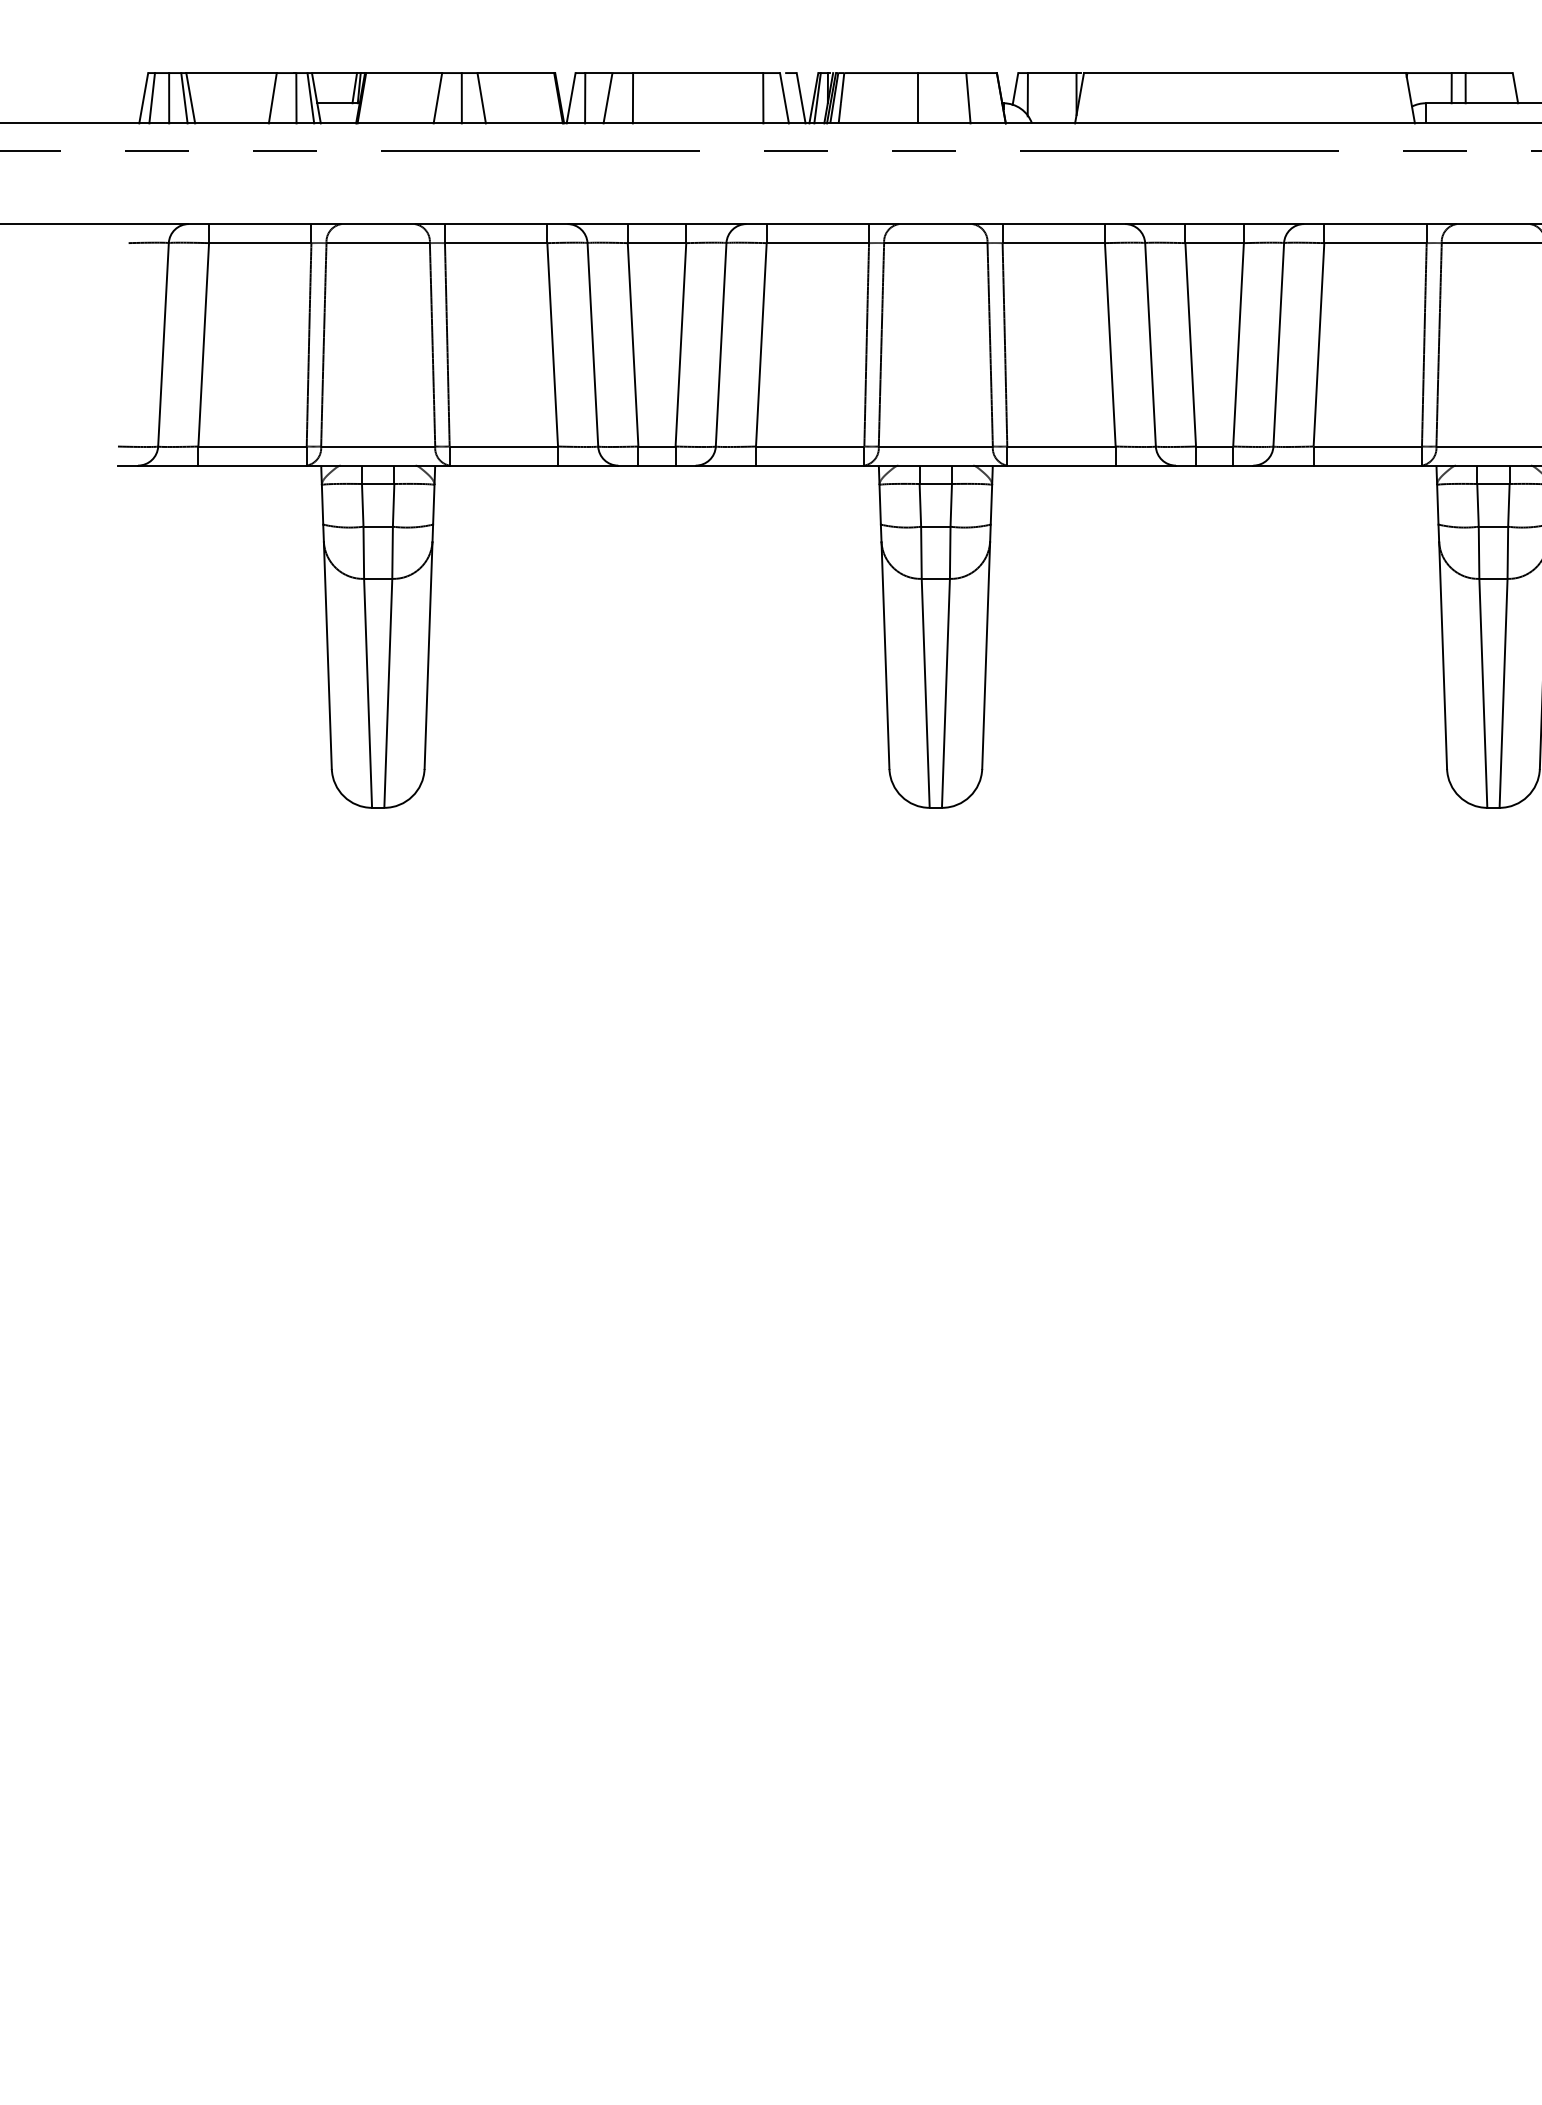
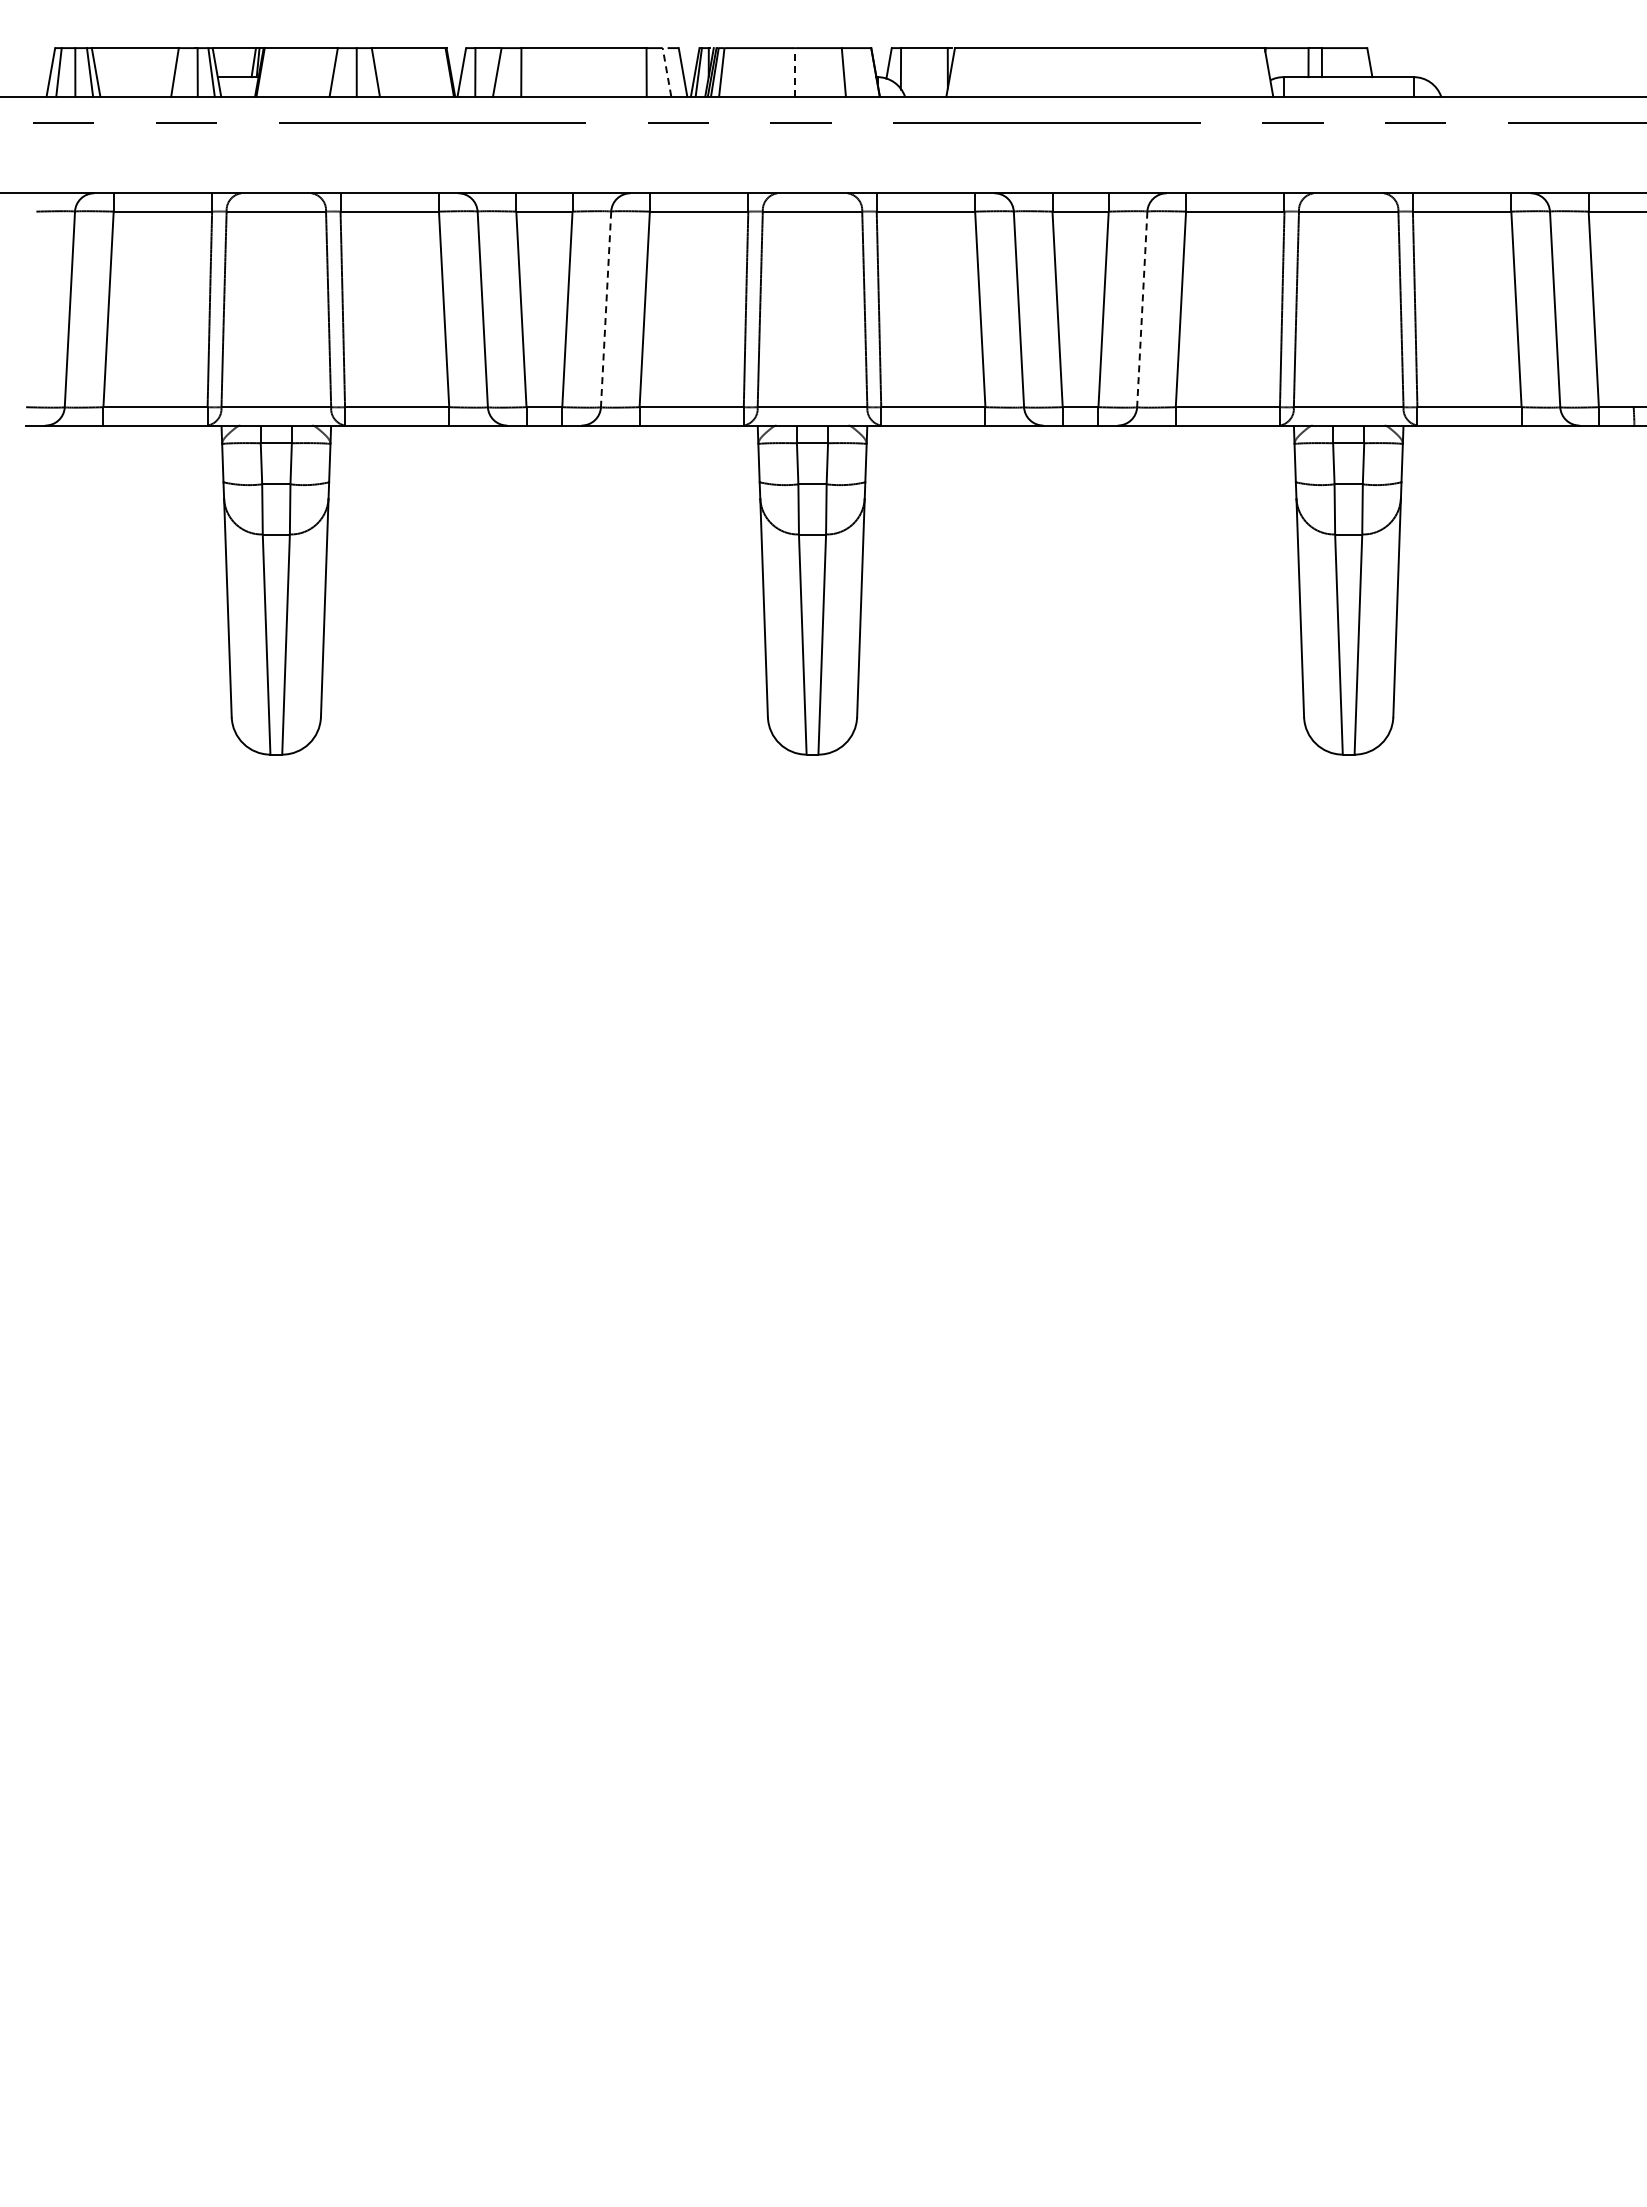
line: (918, 97) -> (795, 71), solid -> dashed
line: (783, 98) -> (666, 72), solid -> dashed
line: (721, 344) -> (606, 309), solid -> dashed
line: (1279, 344) -> (1142, 309), solid -> dashed

